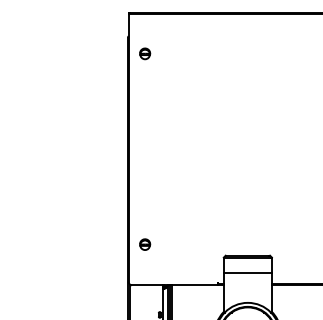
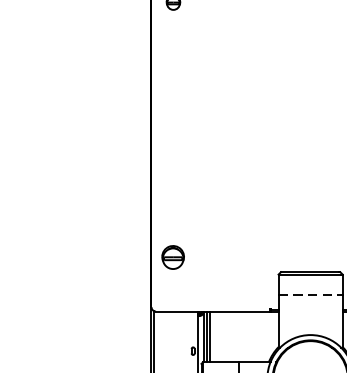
part: (145, 244) -> (173, 257), size x1.6
line: (248, 272) -> (311, 294), solid -> dashed

